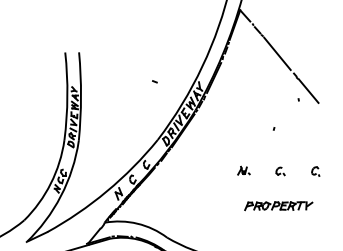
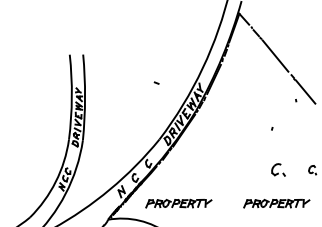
part: (243, 170) -> (242, 169), removed
part: (280, 171) -> (278, 170), size x1.6
part: (177, 206) -> (178, 204), added

